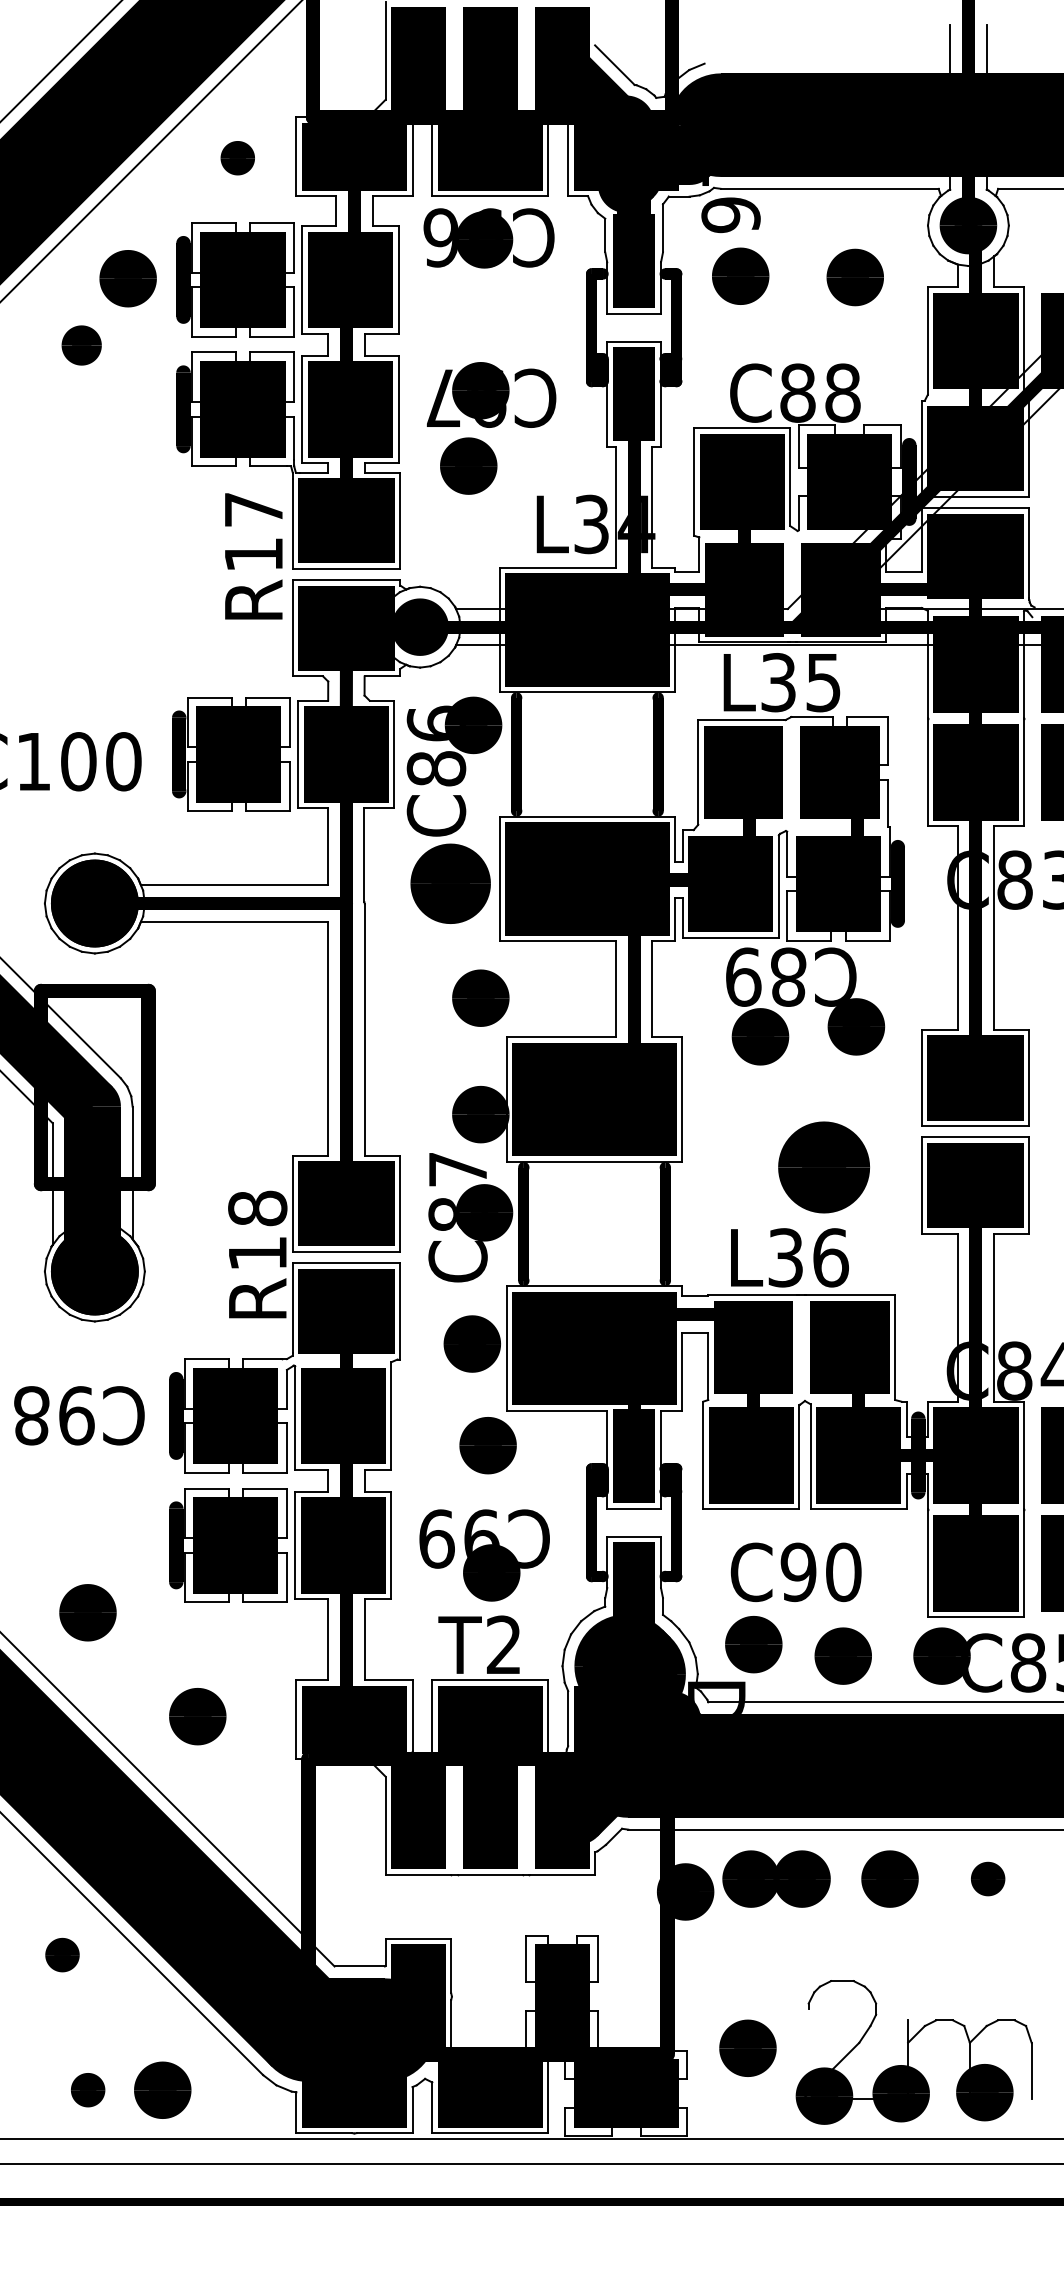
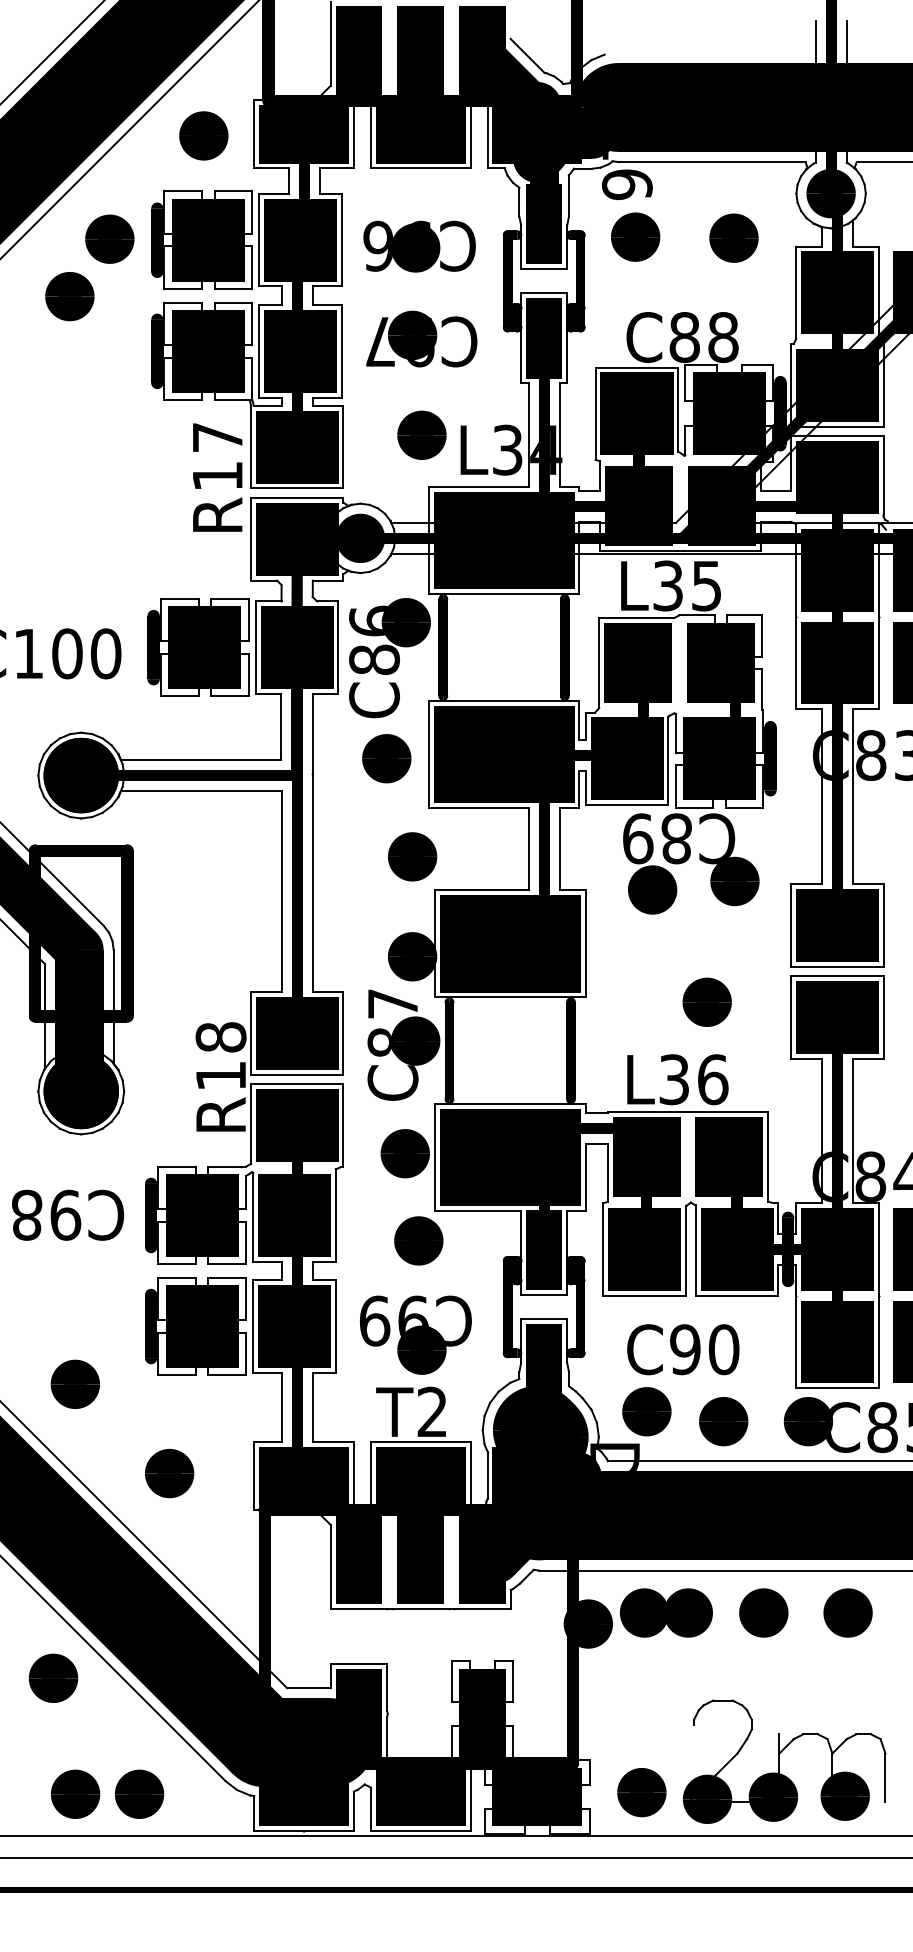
part: (237, 157) -> (203, 135), size x1.67
text: (488, 238) -> (419, 246), moved
part: (81, 345) -> (69, 296), size x1.43
part: (468, 465) -> (421, 434), moved
part: (450, 883) -> (386, 758), size x0.71
part: (823, 1167) -> (706, 1002), size x0.62
part: (987, 1878) -> (847, 1612), size x1.67
part: (62, 1954) -> (53, 1677), size x1.67
part: (747, 2047) -> (641, 1791), moved
part: (87, 2089) -> (74, 1793), size x1.67

